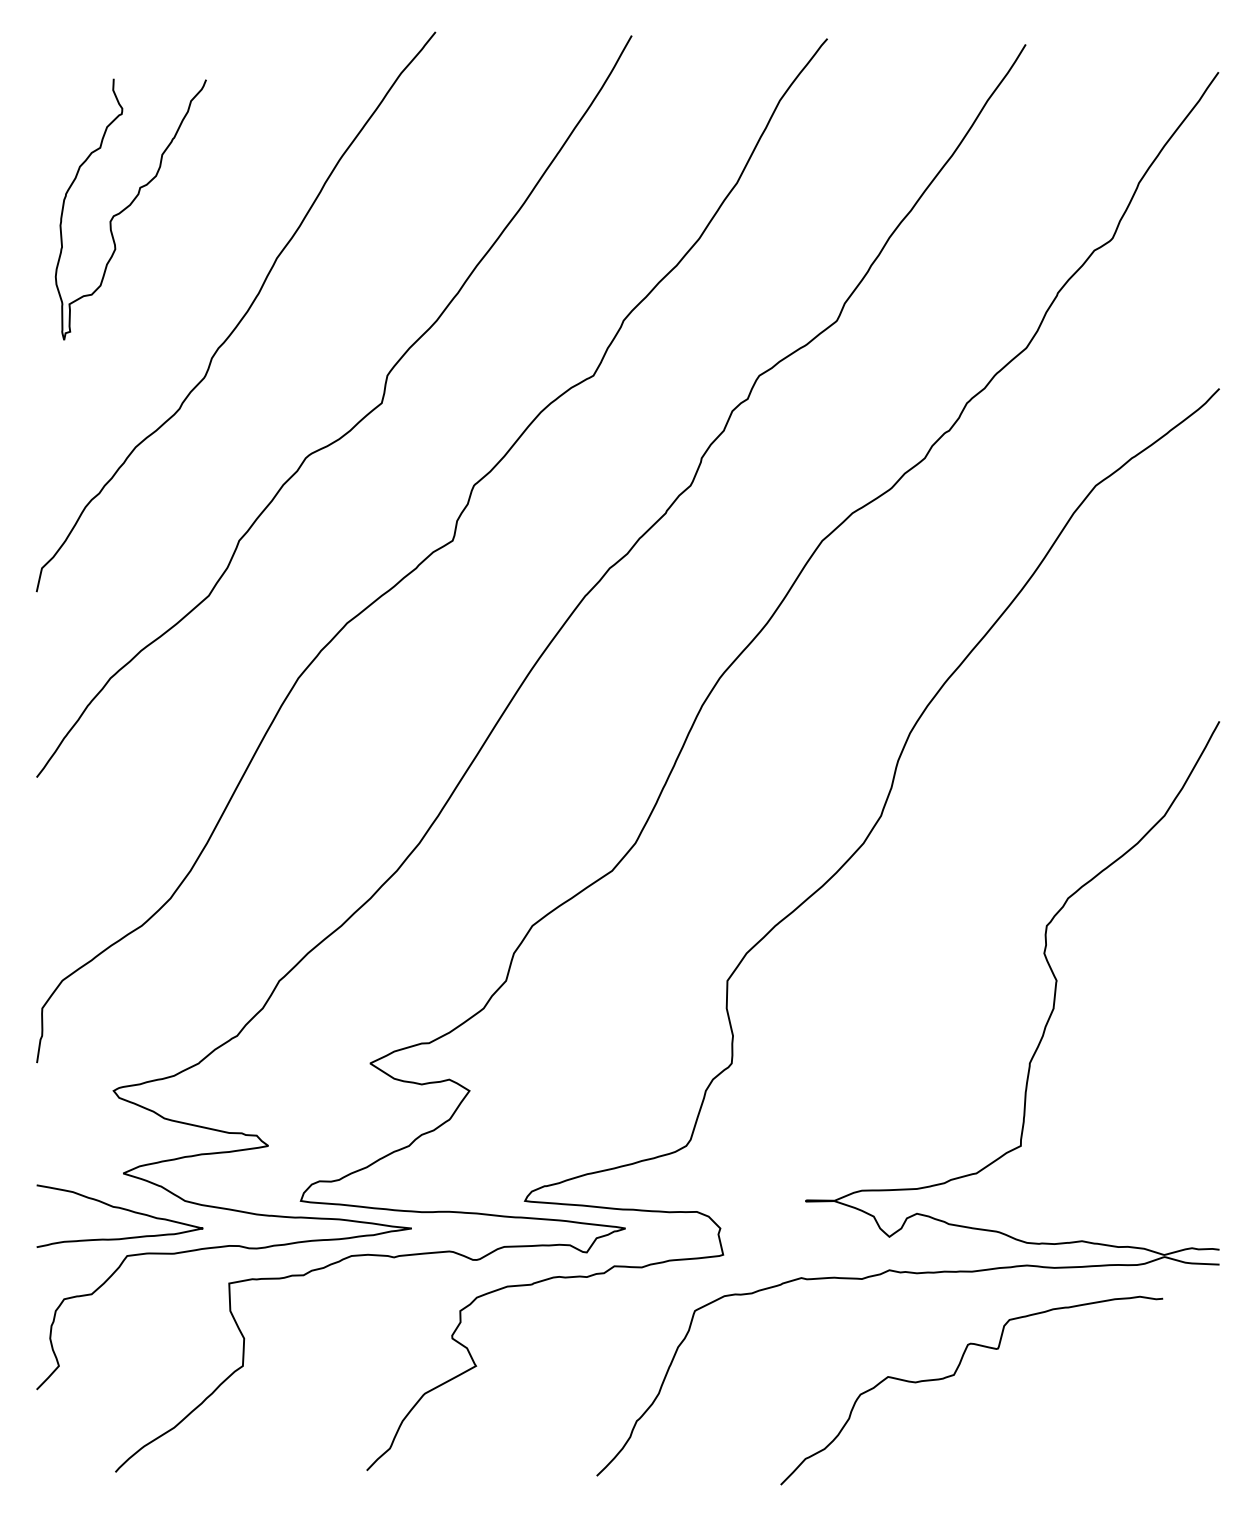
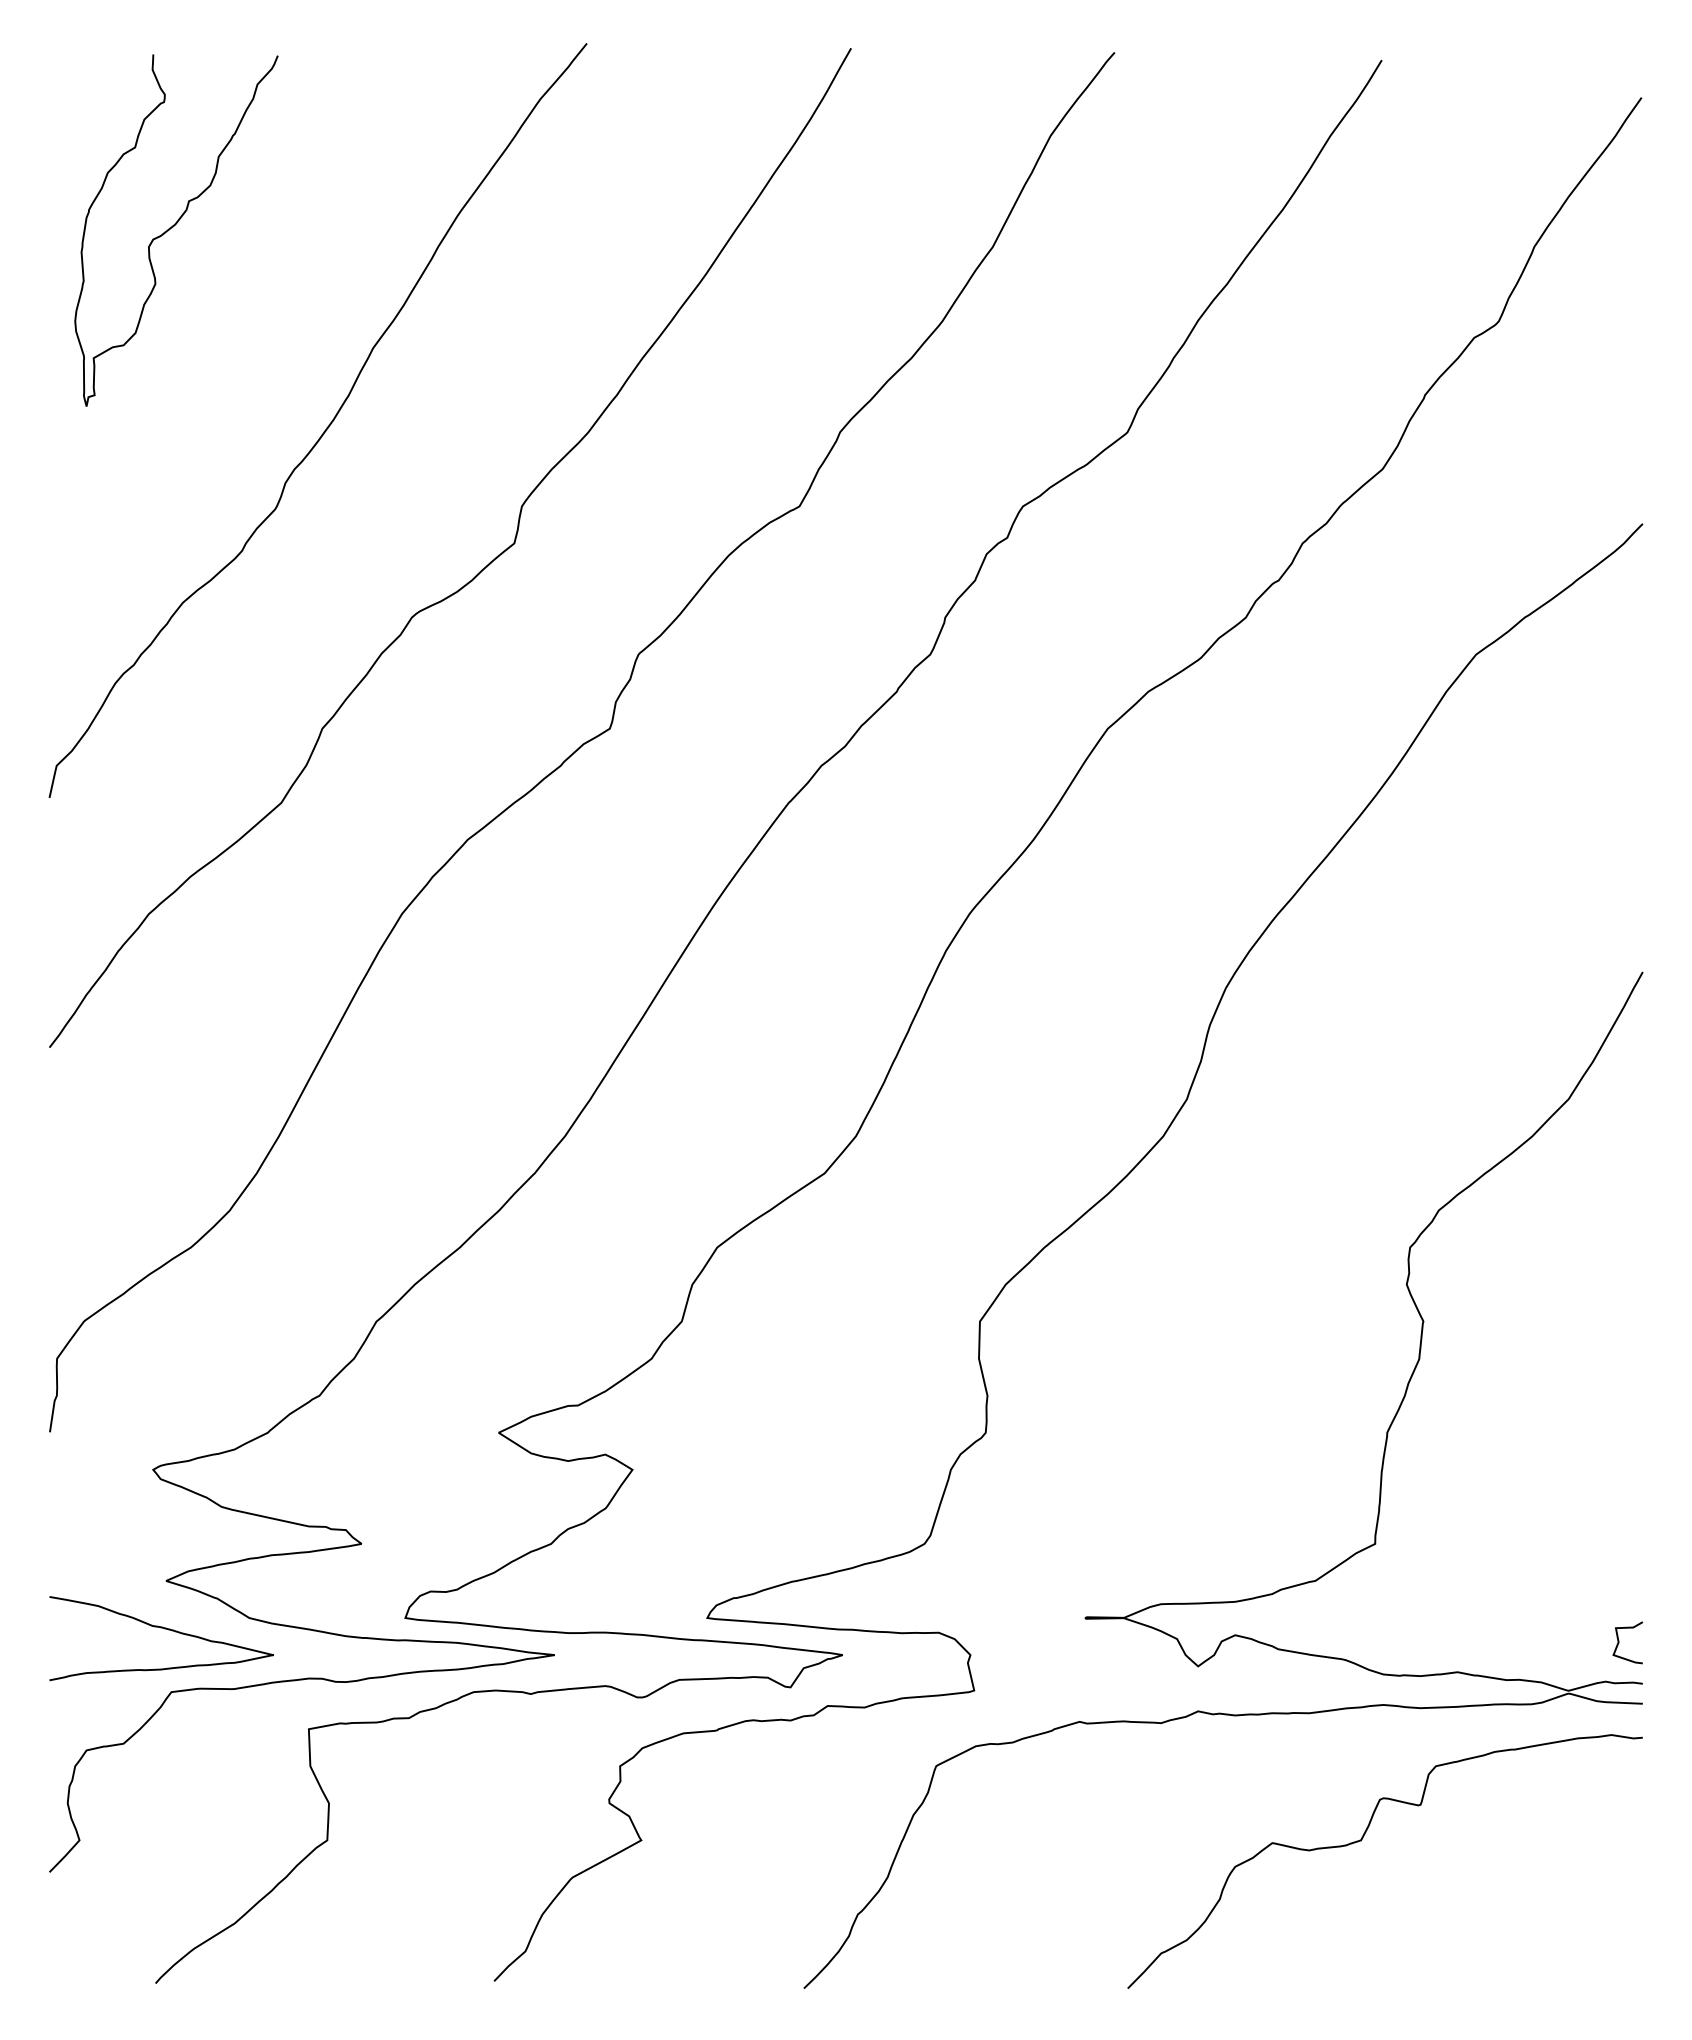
curve: (128, 207) -> (173, 227), moved
curve: (1202, 1219) -> (1619, 1642), added
curve: (955, 1375) -> (1362, 1840), moved

